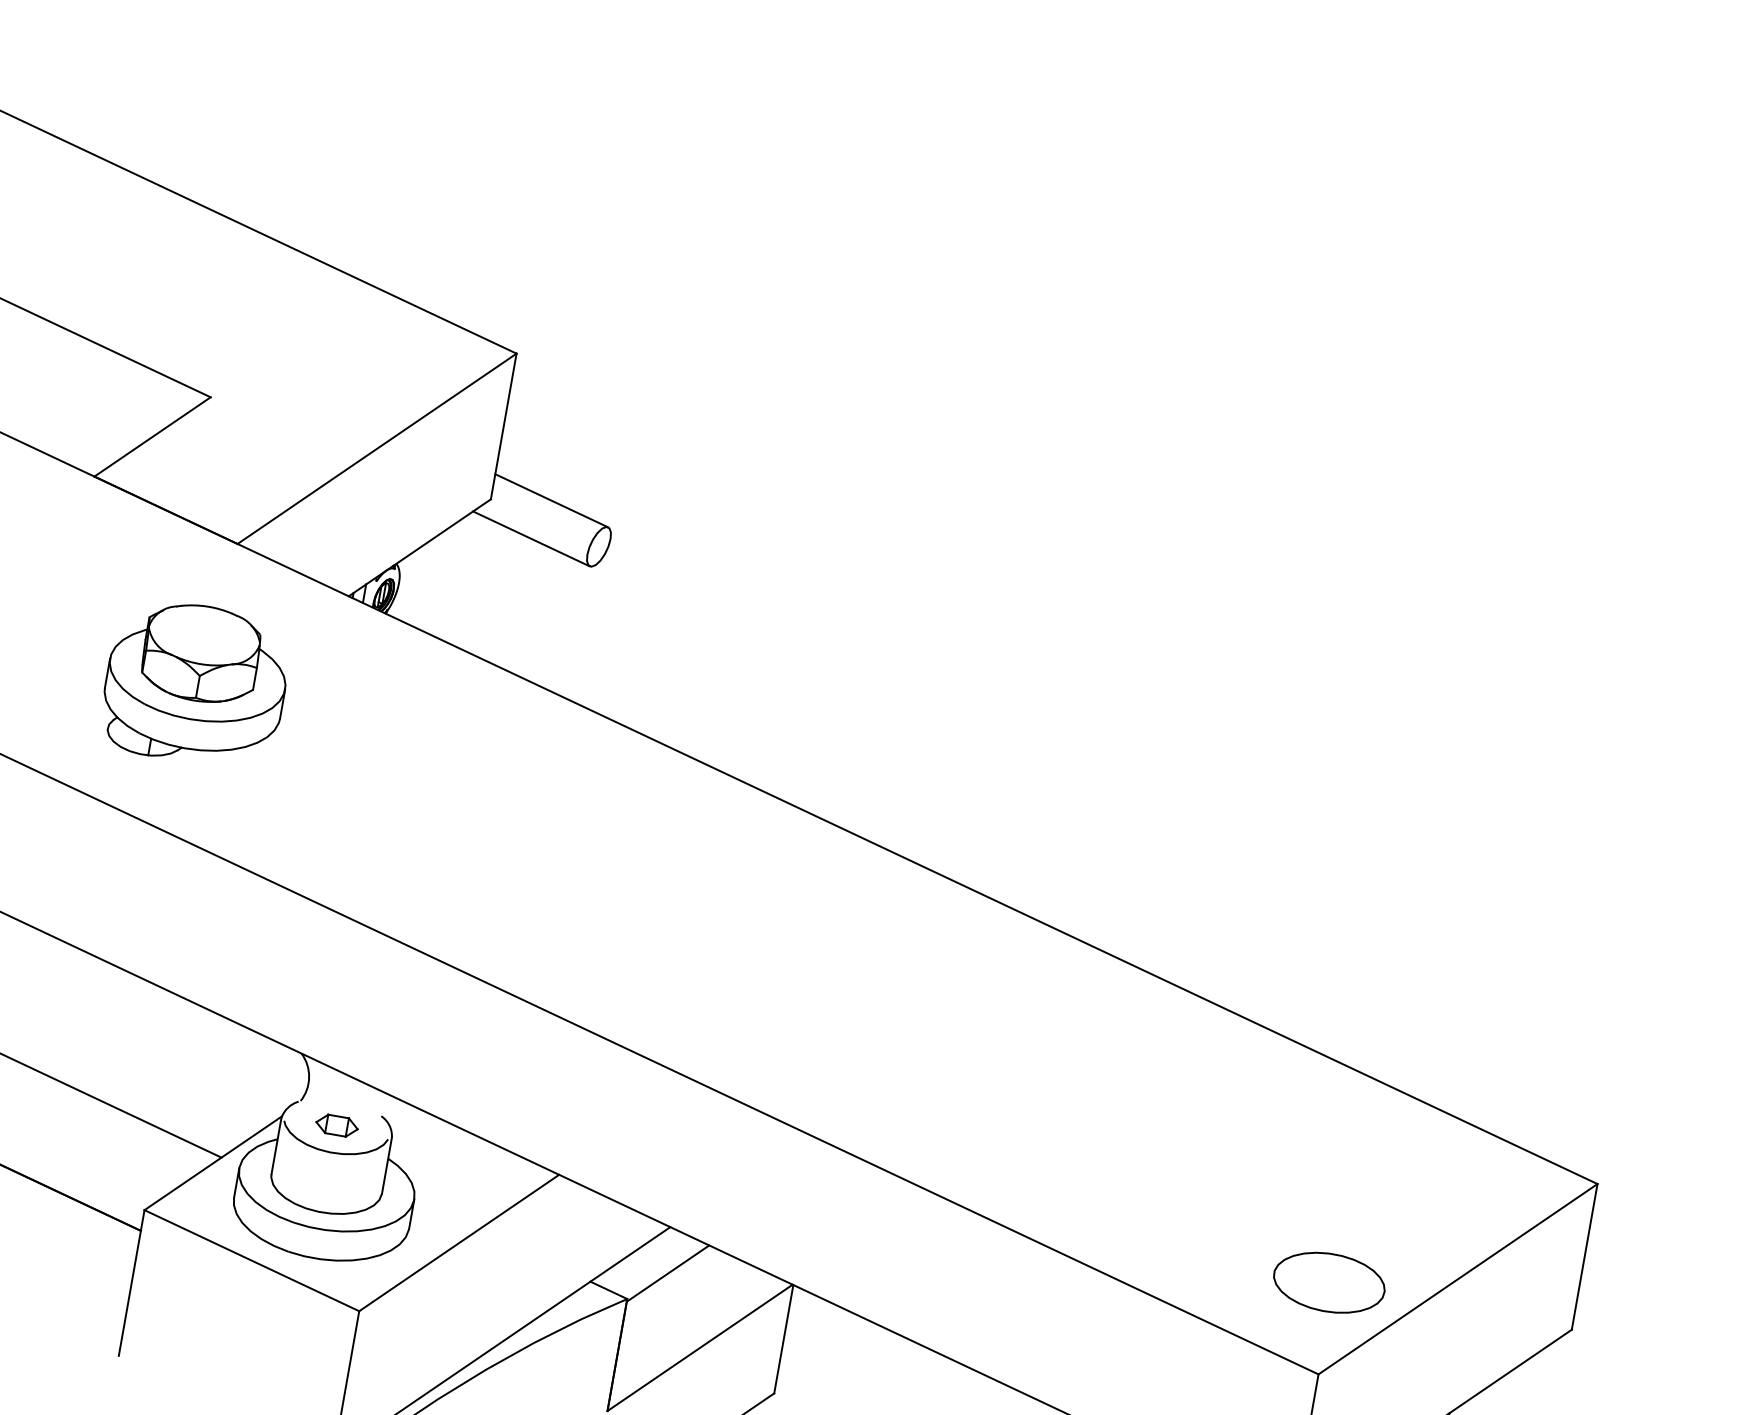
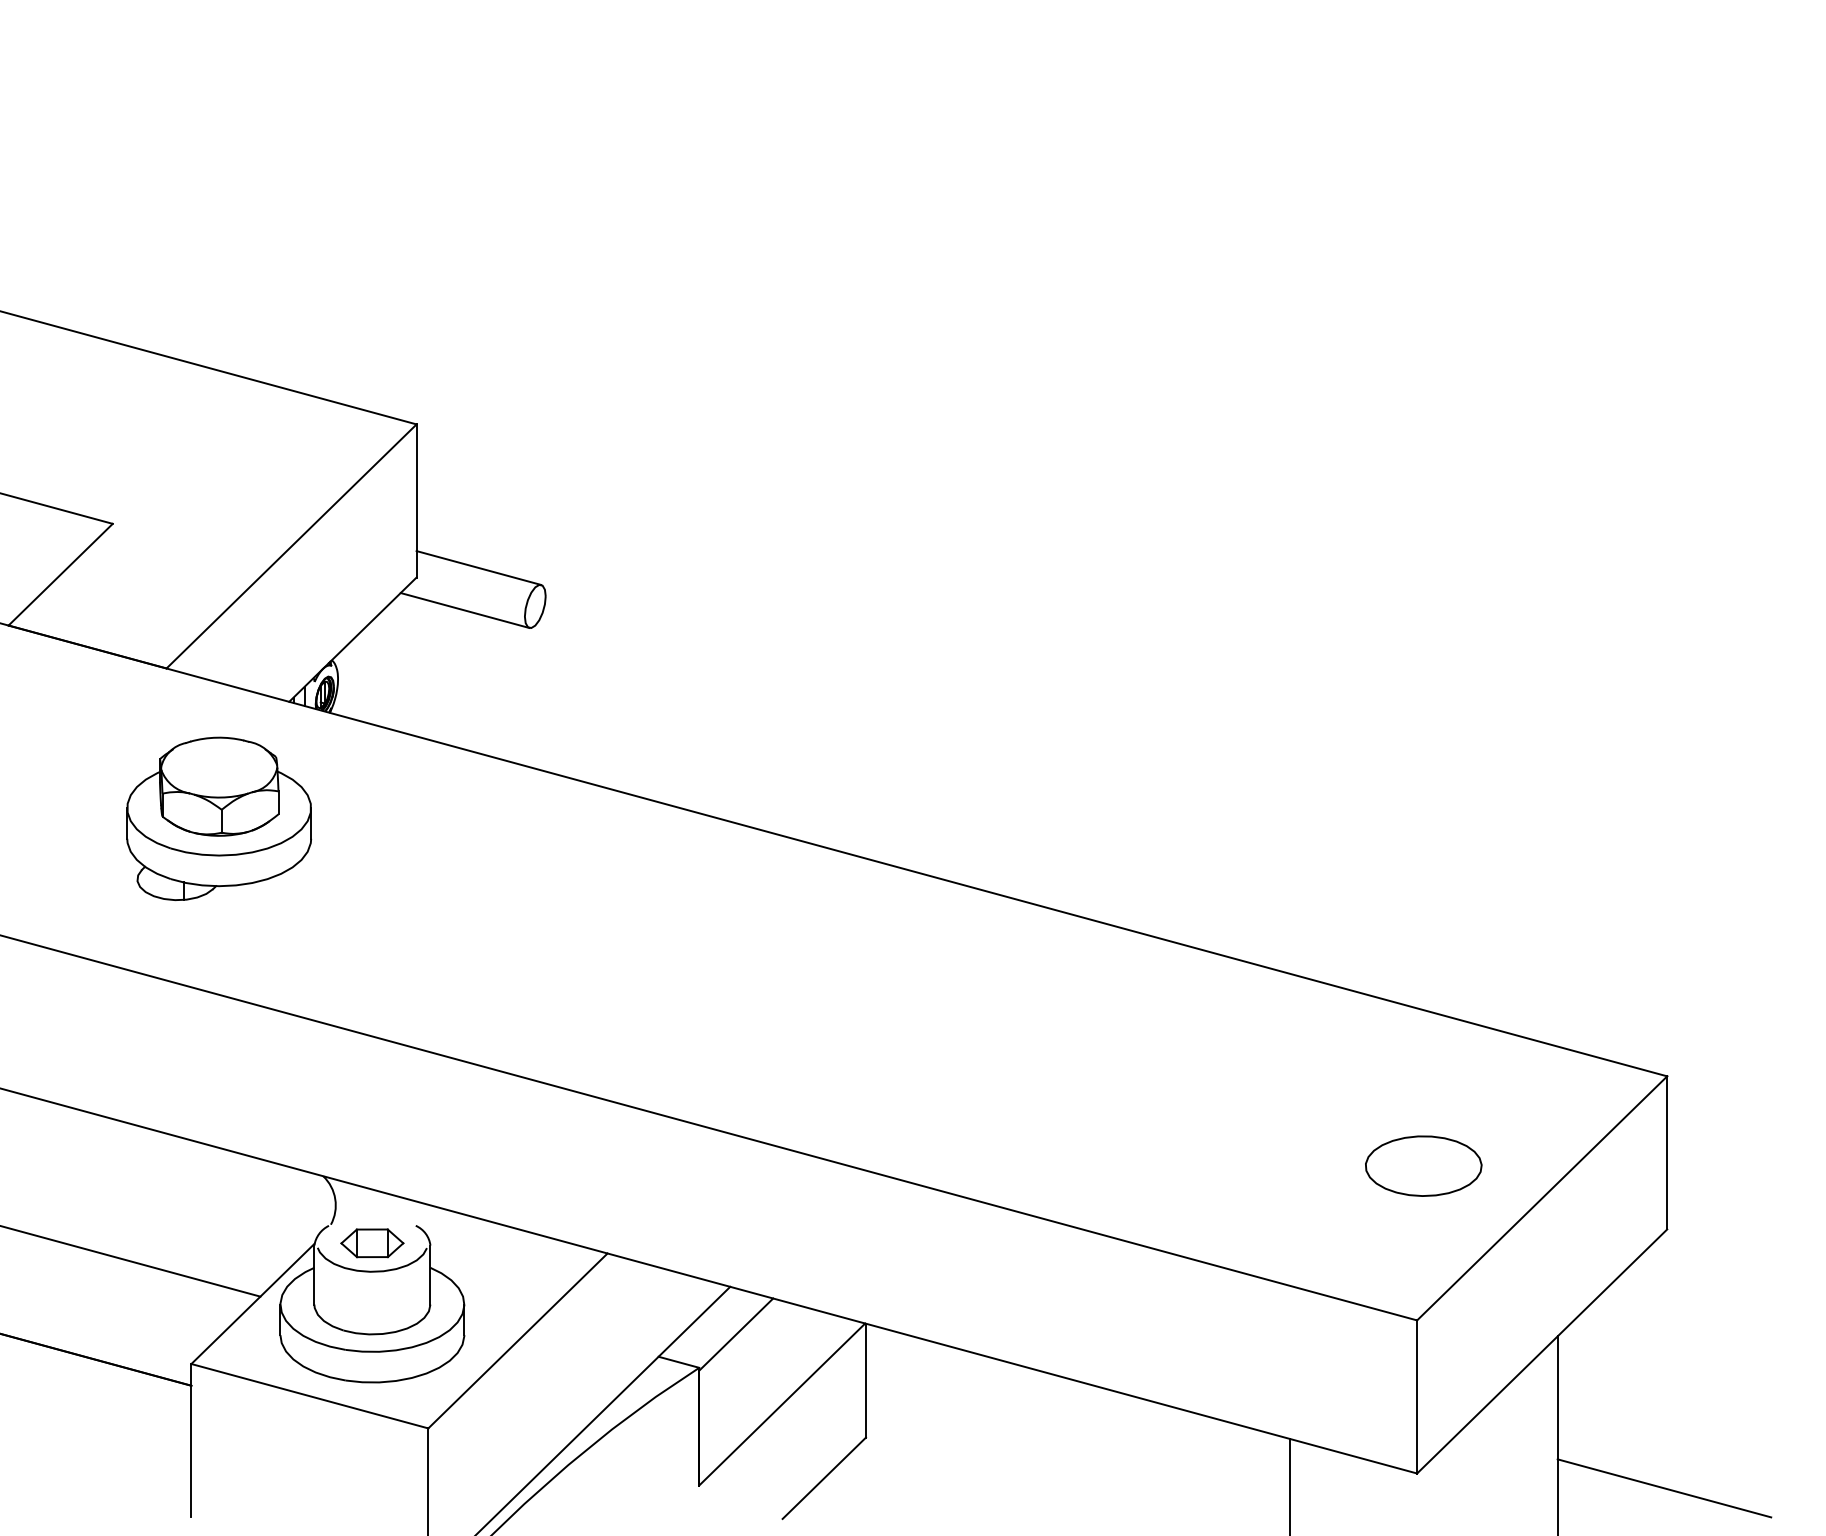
part: (196, 683) -> (219, 818), moved
part: (337, 1125) -> (372, 1243), size x1.43
part: (1329, 1282) -> (1423, 1165), moved

